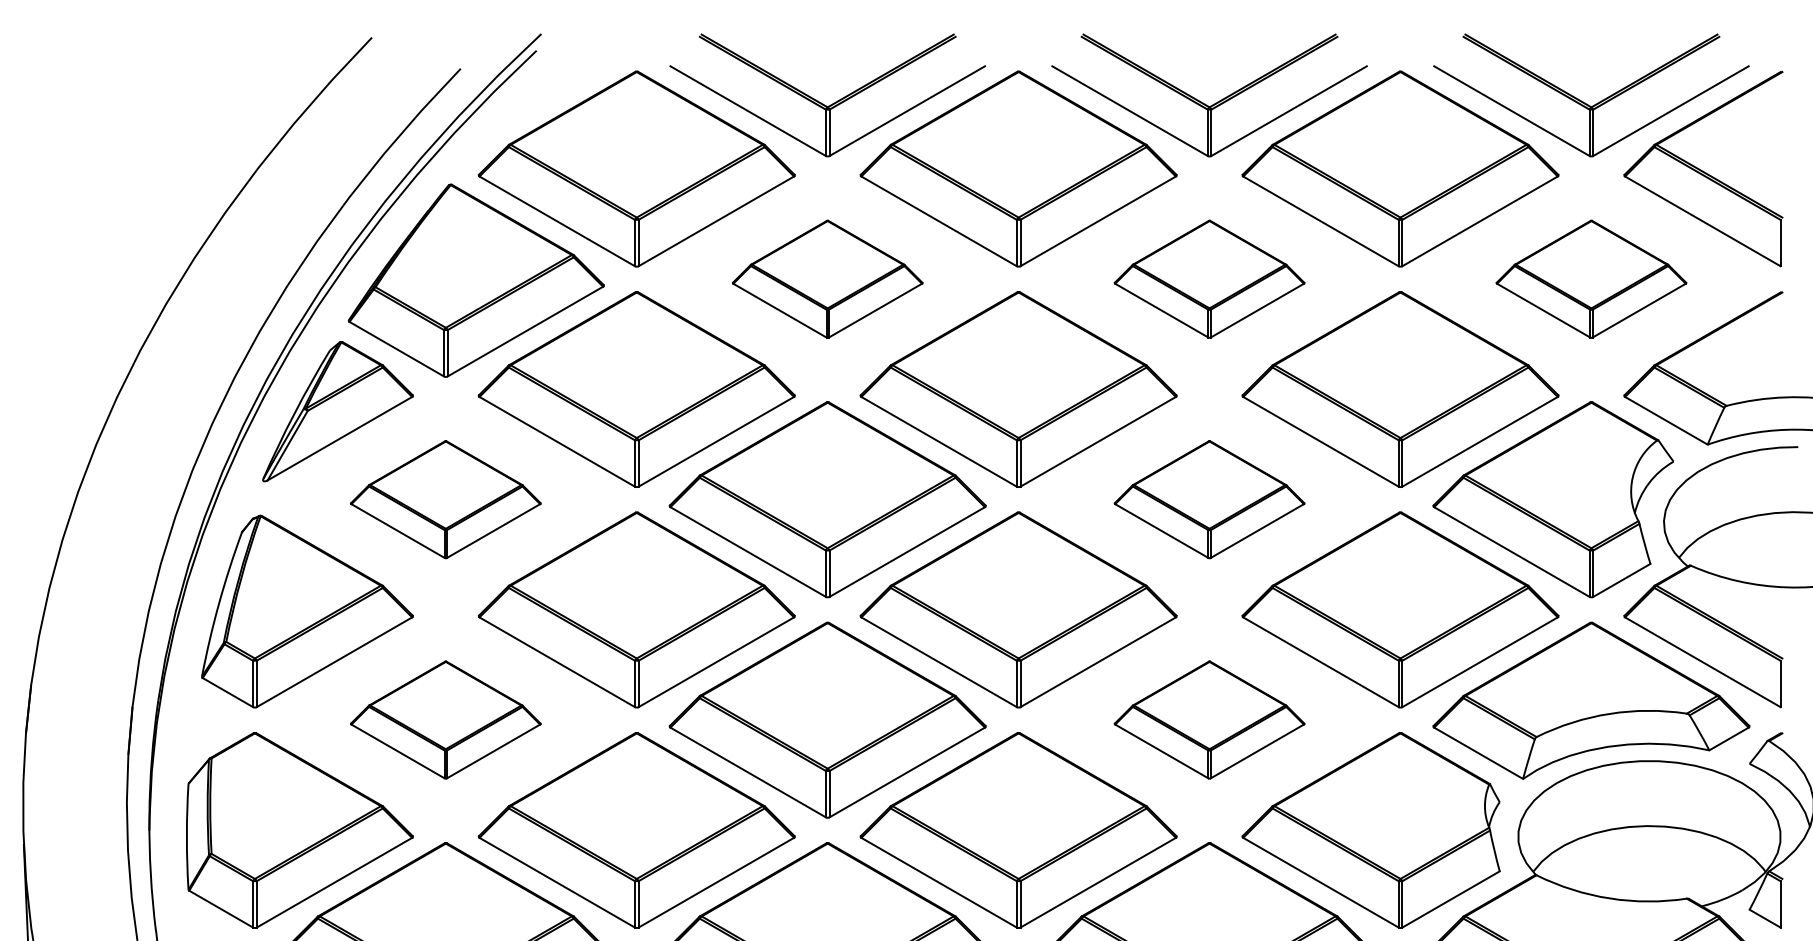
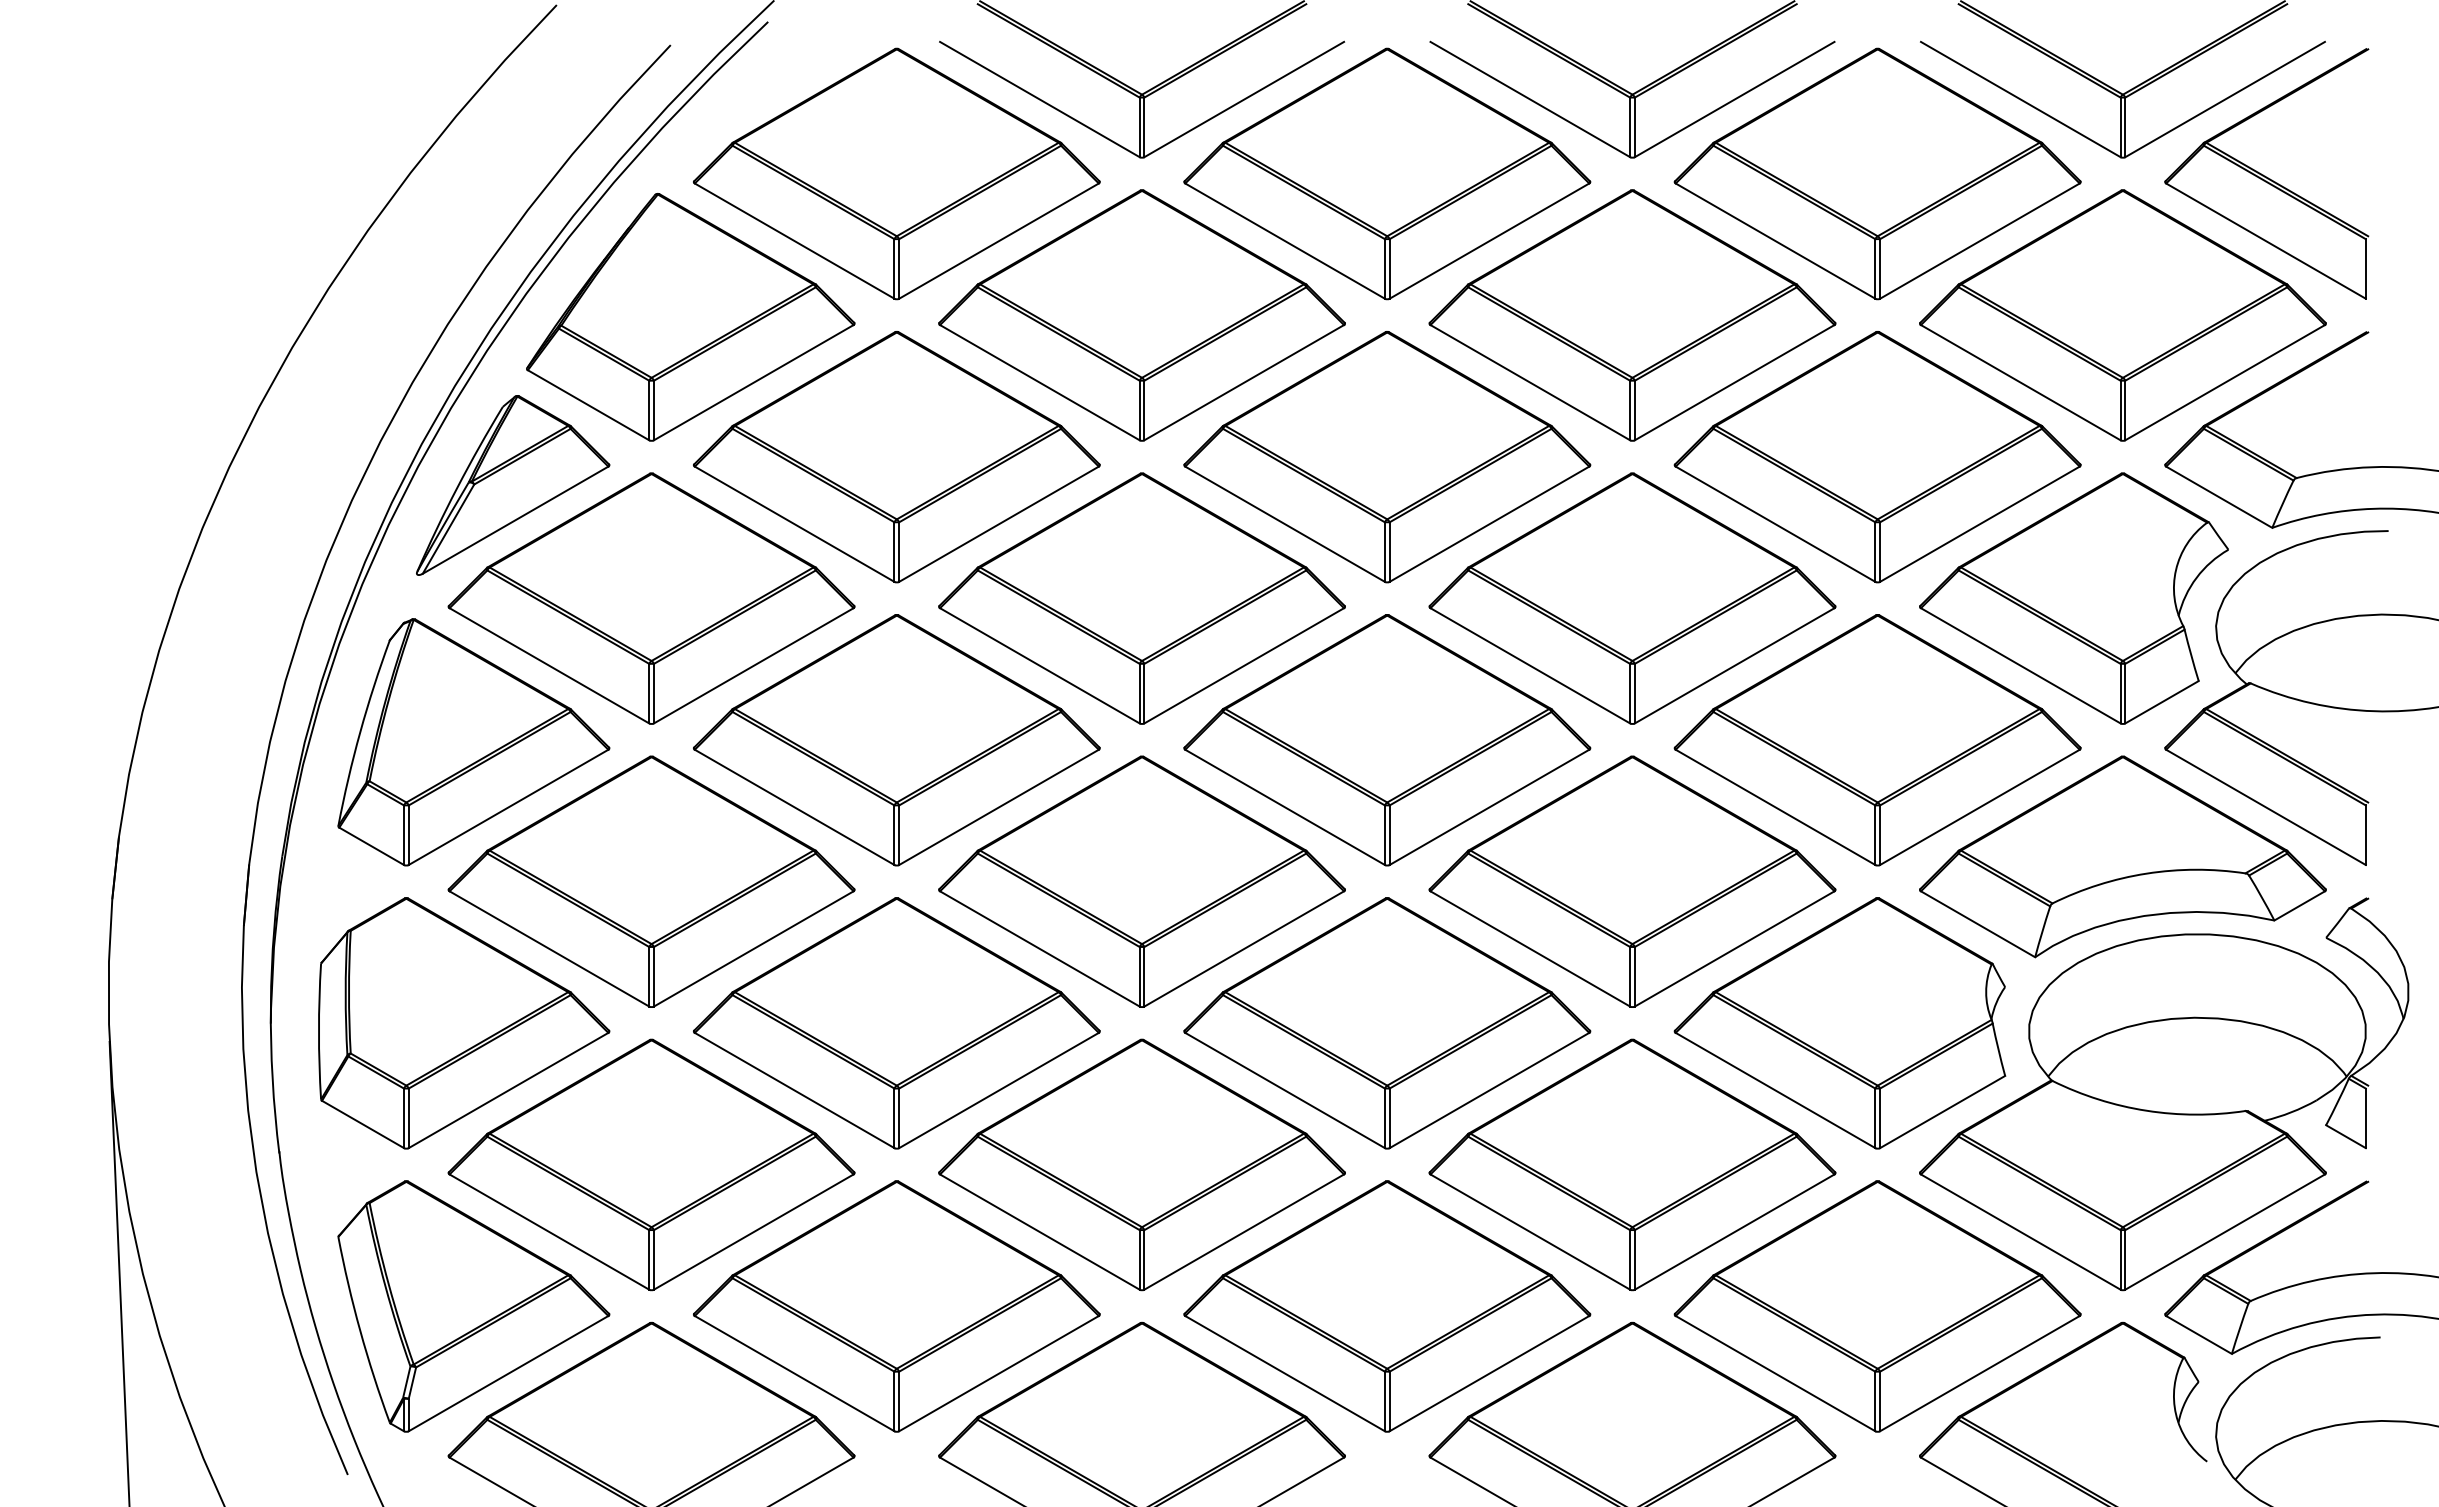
part: (827, 279) -> (1141, 315), size x1.67
part: (1209, 279) -> (1632, 315), size x1.67
part: (1591, 279) -> (2122, 315), size x1.67
part: (445, 499) -> (651, 598), size x1.67
part: (1209, 499) -> (1632, 598), size x1.67
part: (445, 719) -> (651, 881), size x1.67
part: (1209, 719) -> (1632, 881), size x1.67

